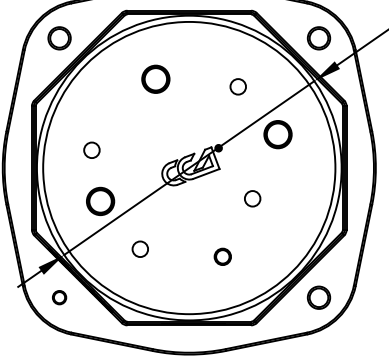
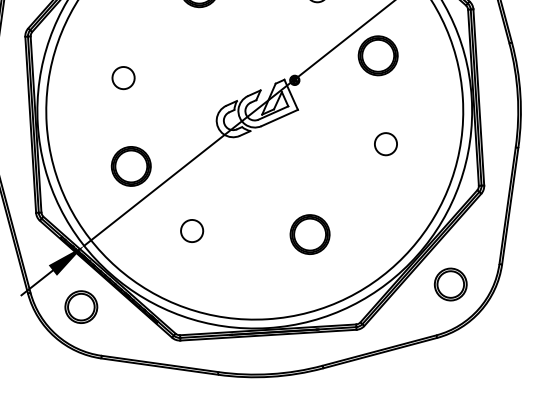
circle: (91, 149) -> (122, 76), moved
circle: (252, 198) -> (385, 143), moved
part: (222, 256) -> (309, 234), size x1.67
part: (59, 297) -> (81, 306), size x1.67

